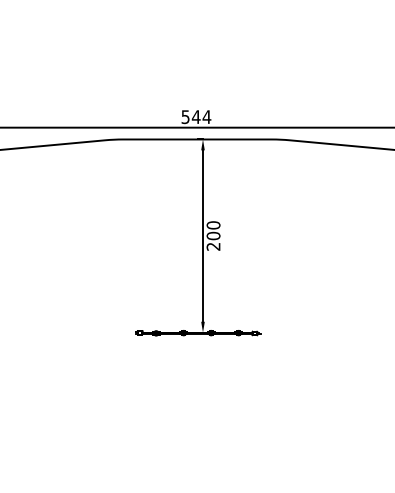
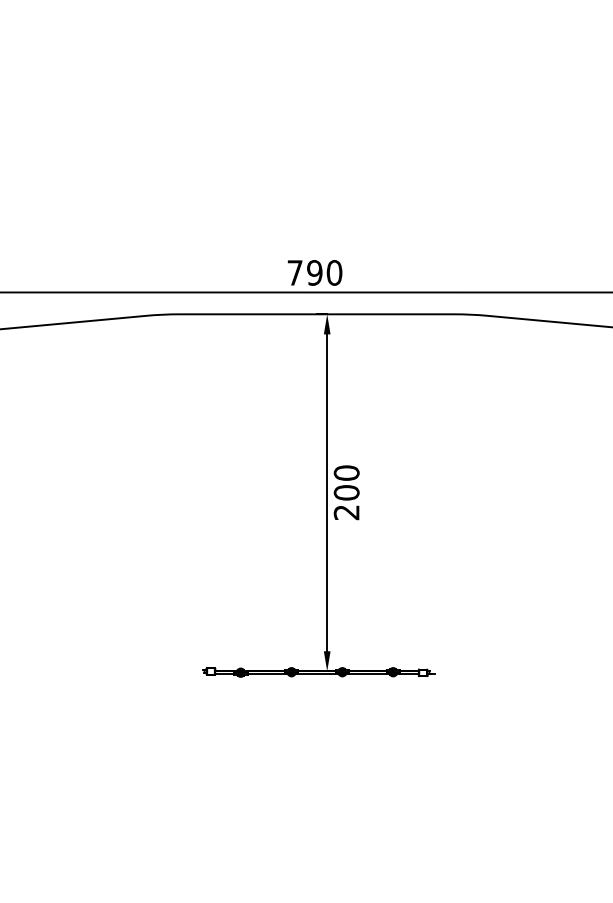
text: (196, 117) -> (315, 273), 544 -> 790

